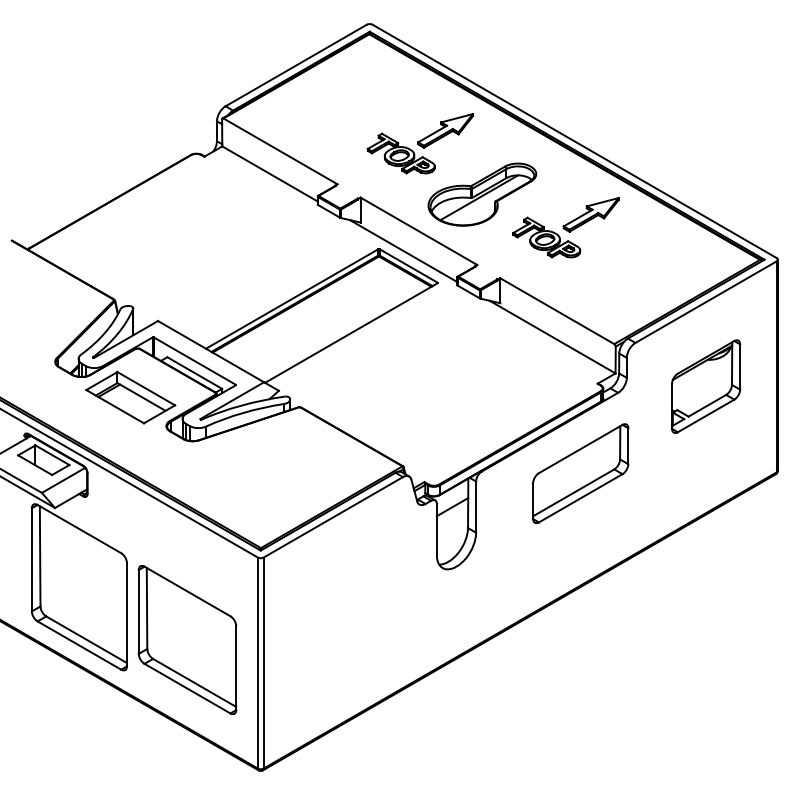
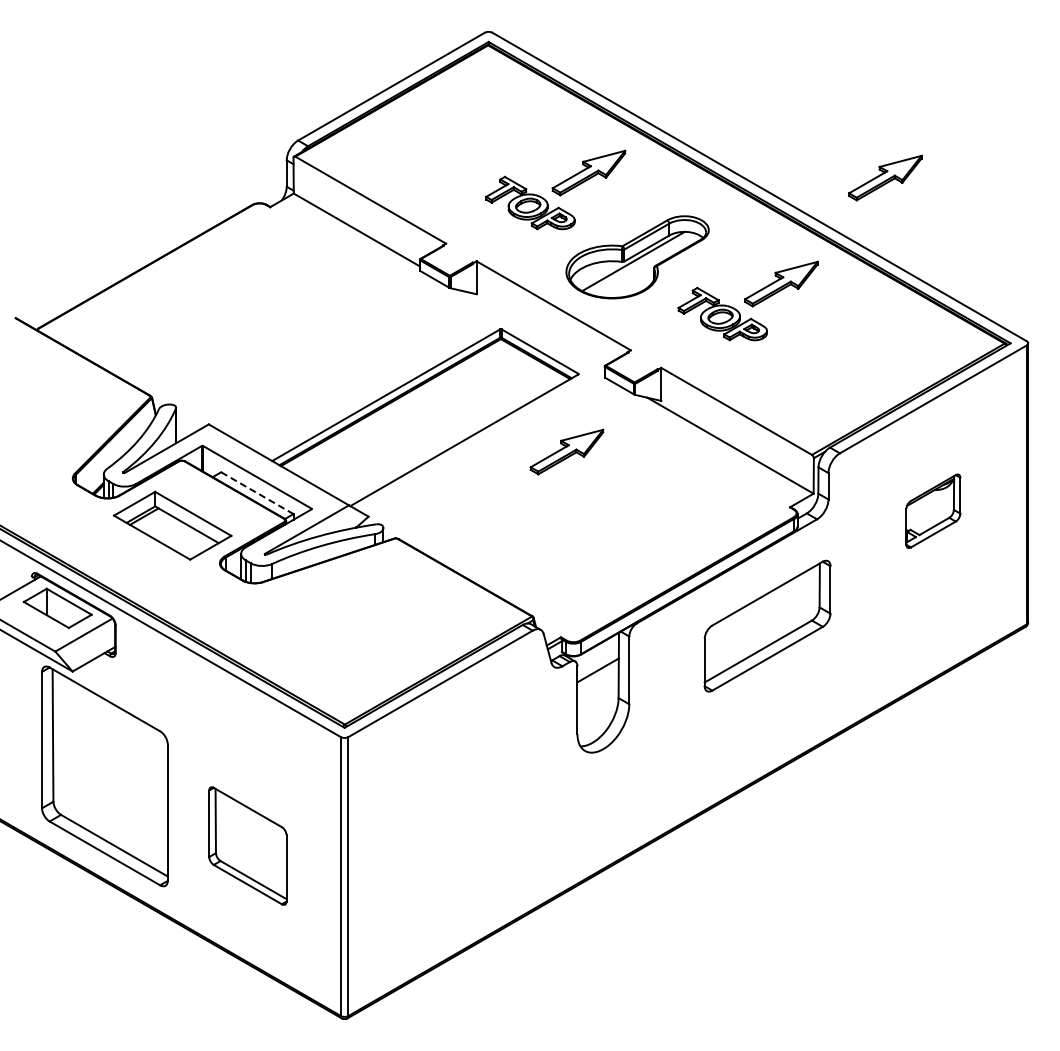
part: (669, 134) -> (885, 177), added
line: (403, 251) -> (533, 332), removed
part: (428, 341) -> (566, 451), added
line: (194, 373) -> (257, 493), solid -> dashed
part: (706, 386) -> (933, 511), size x0.6
part: (187, 639) -> (247, 845), size x0.6

